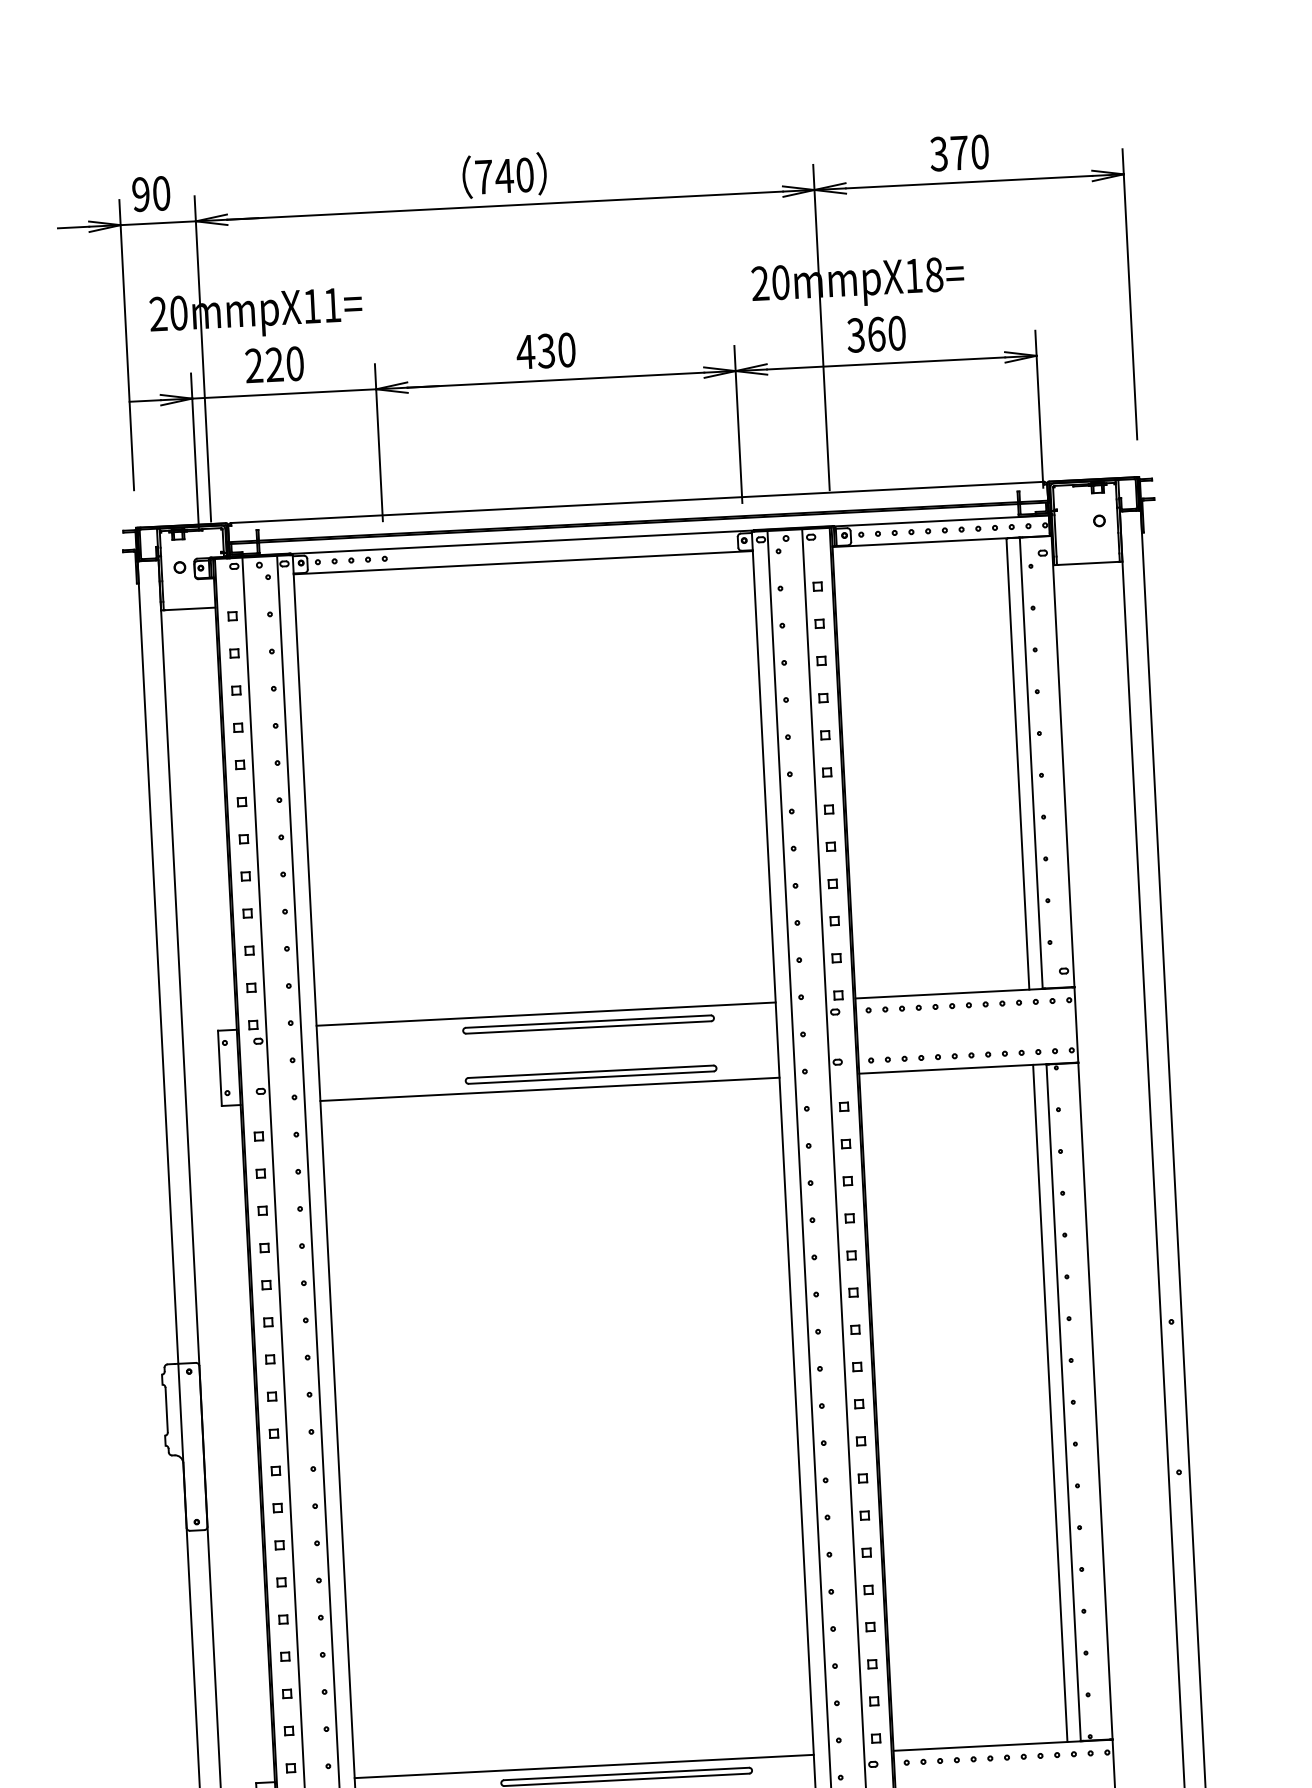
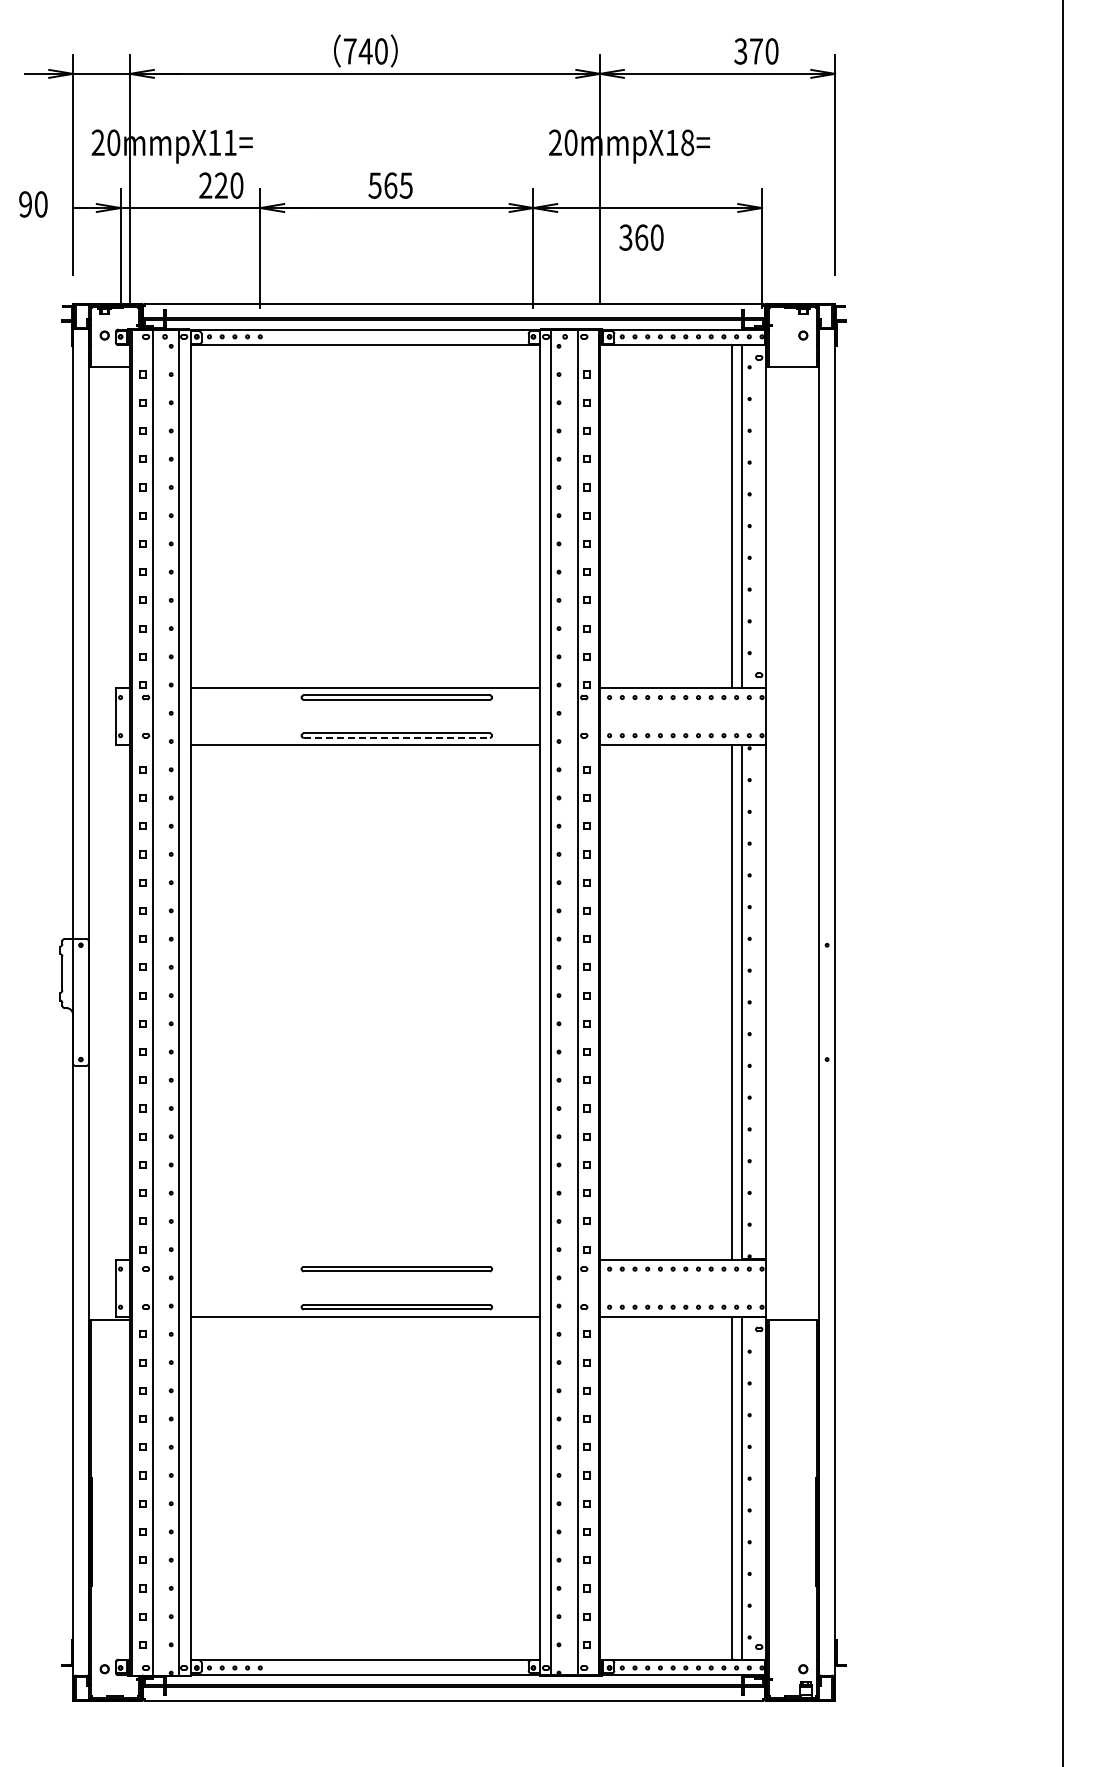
text: (959, 153) -> (756, 51), moved
text: (151, 194) -> (33, 204), moved
text: (876, 334) -> (641, 237), moved
text: (546, 350) -> (390, 185), 430 -> 565
text: (274, 364) -> (221, 185), moved
line: (592, 1077) -> (397, 737), solid -> dashed
line: (583, 1766) -> (364, 1259), removed

